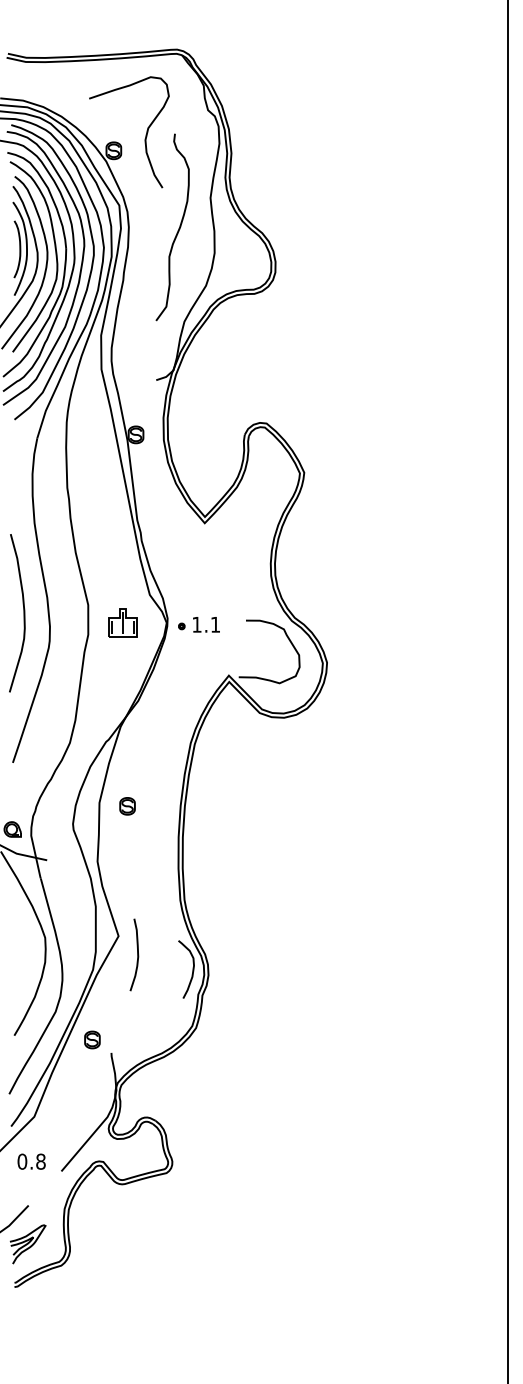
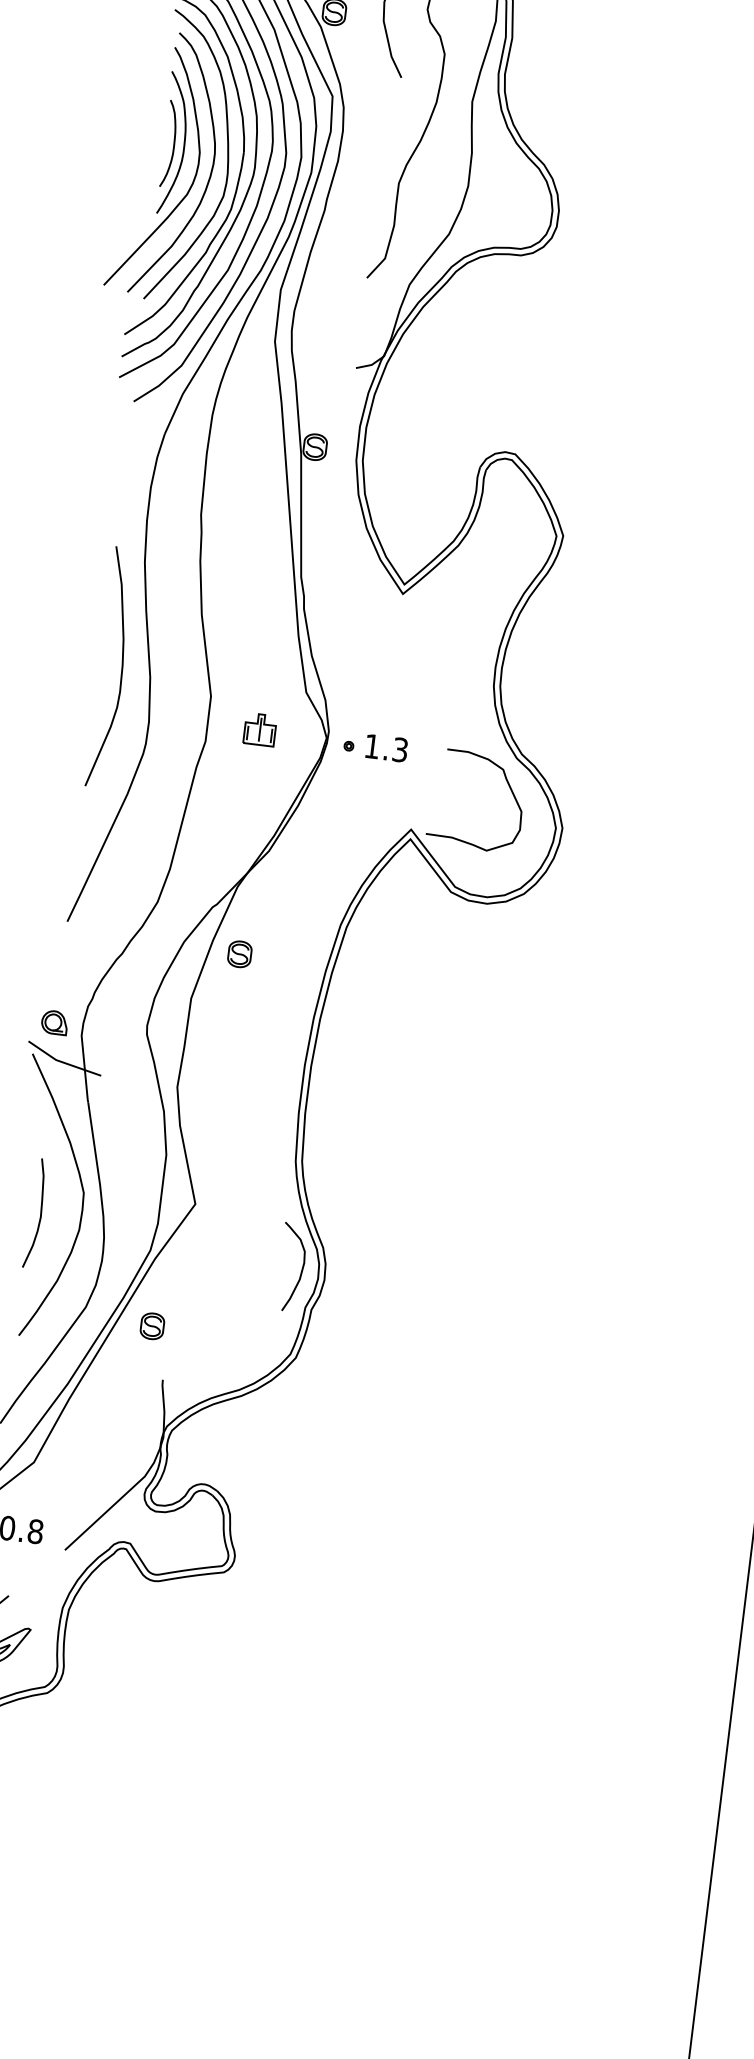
curve: (23, 613) -> (120, 669), moved
part: (122, 622) -> (259, 729), size x0.71
text: (215, 624) -> (400, 749), 1.1 -> 1.3
part: (127, 806) -> (239, 954), moved
curve: (137, 954) -> (40, 1213), moved
part: (92, 1039) -> (152, 1325), moved

